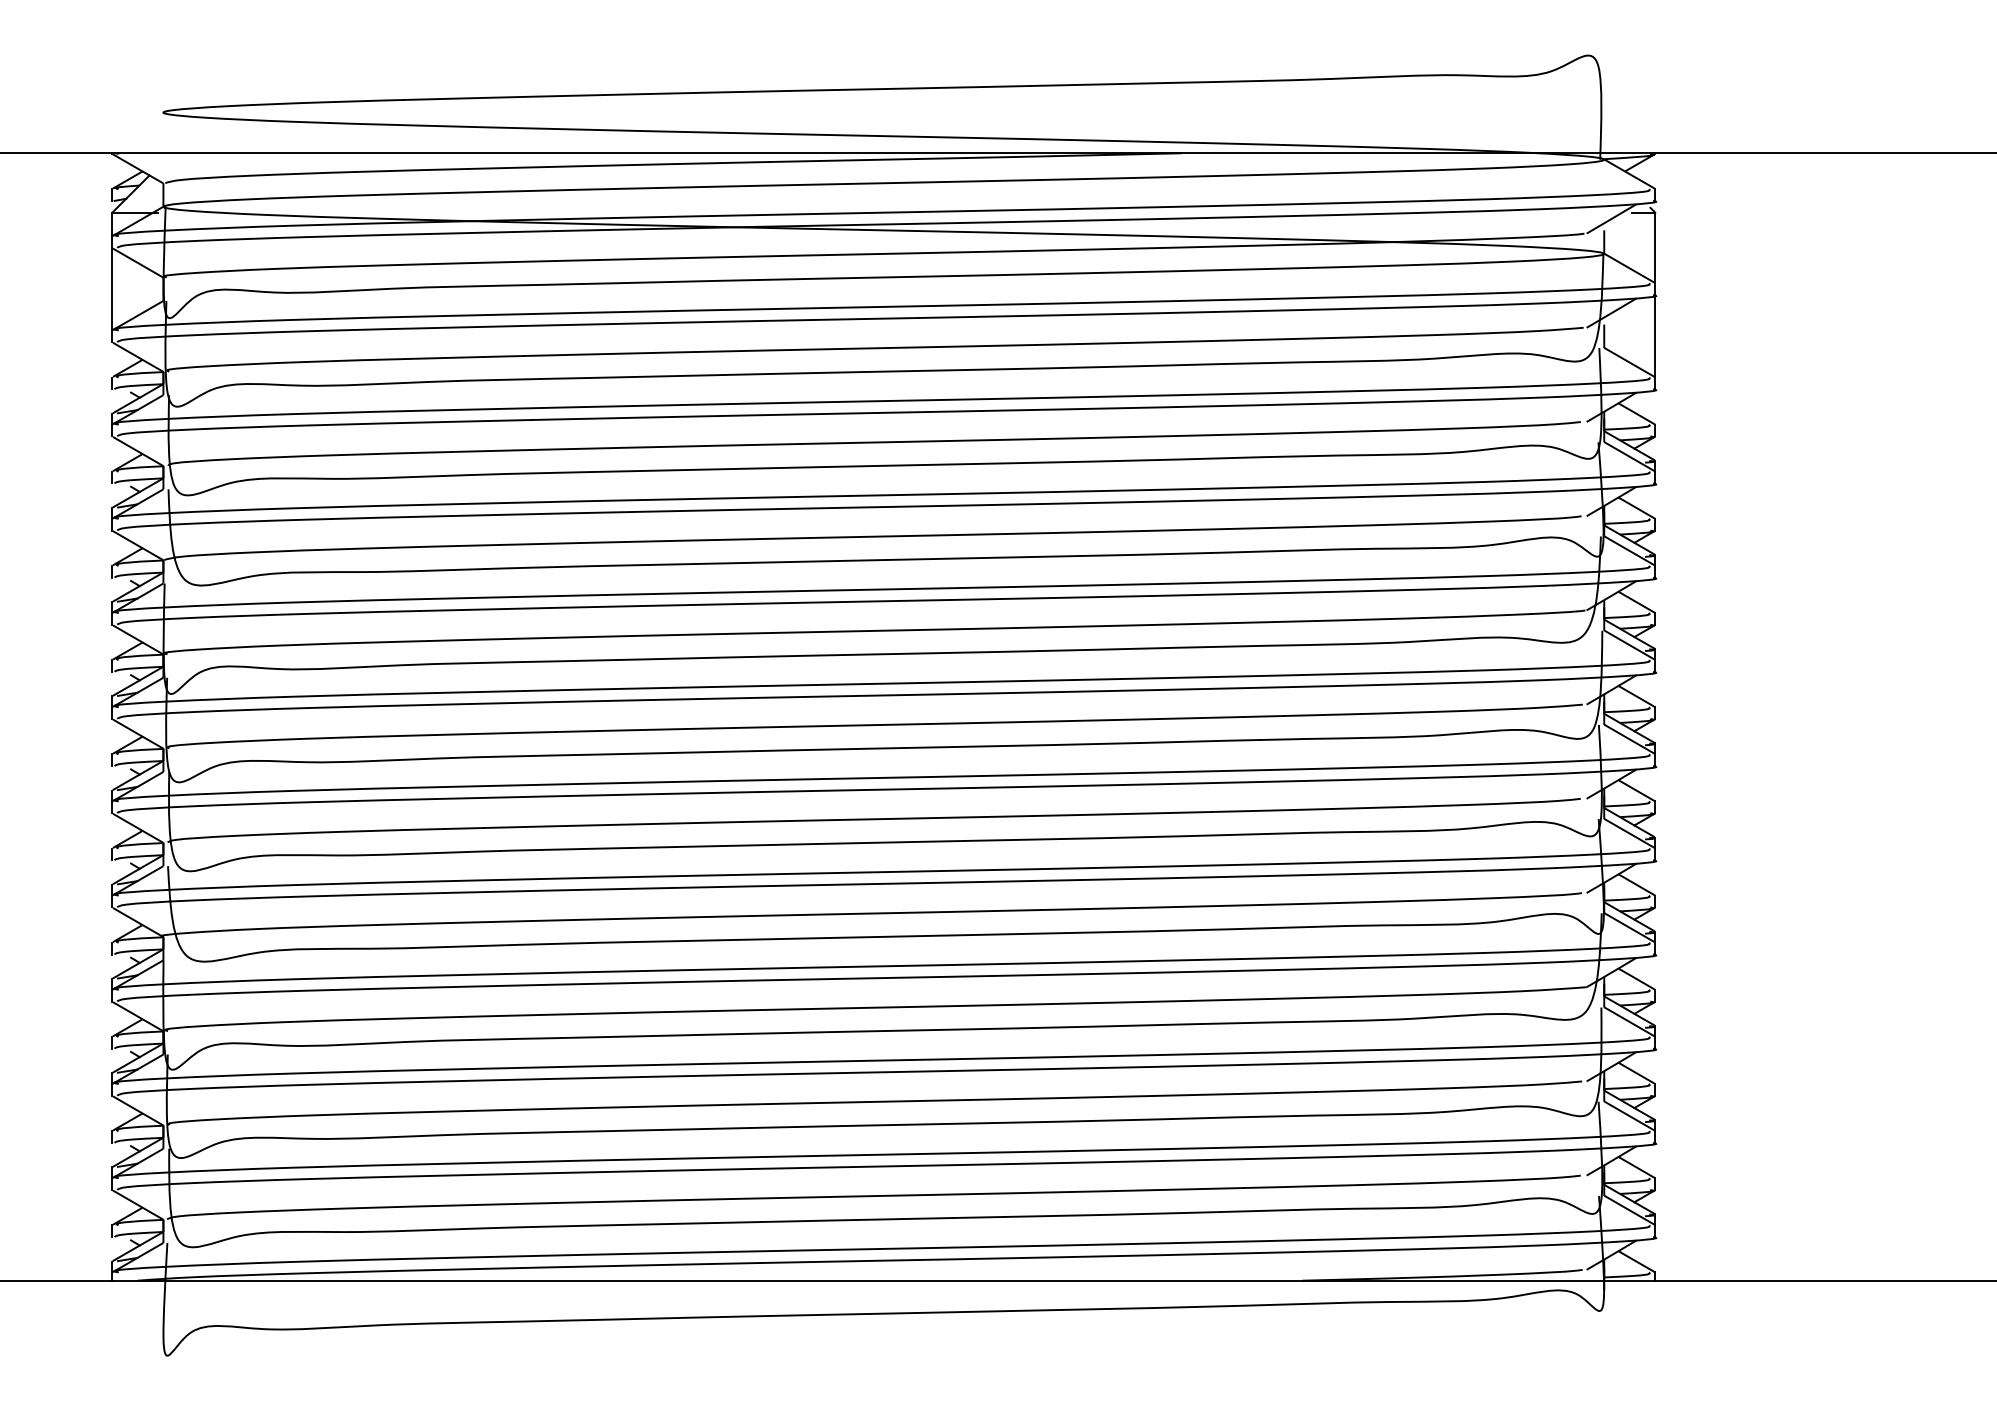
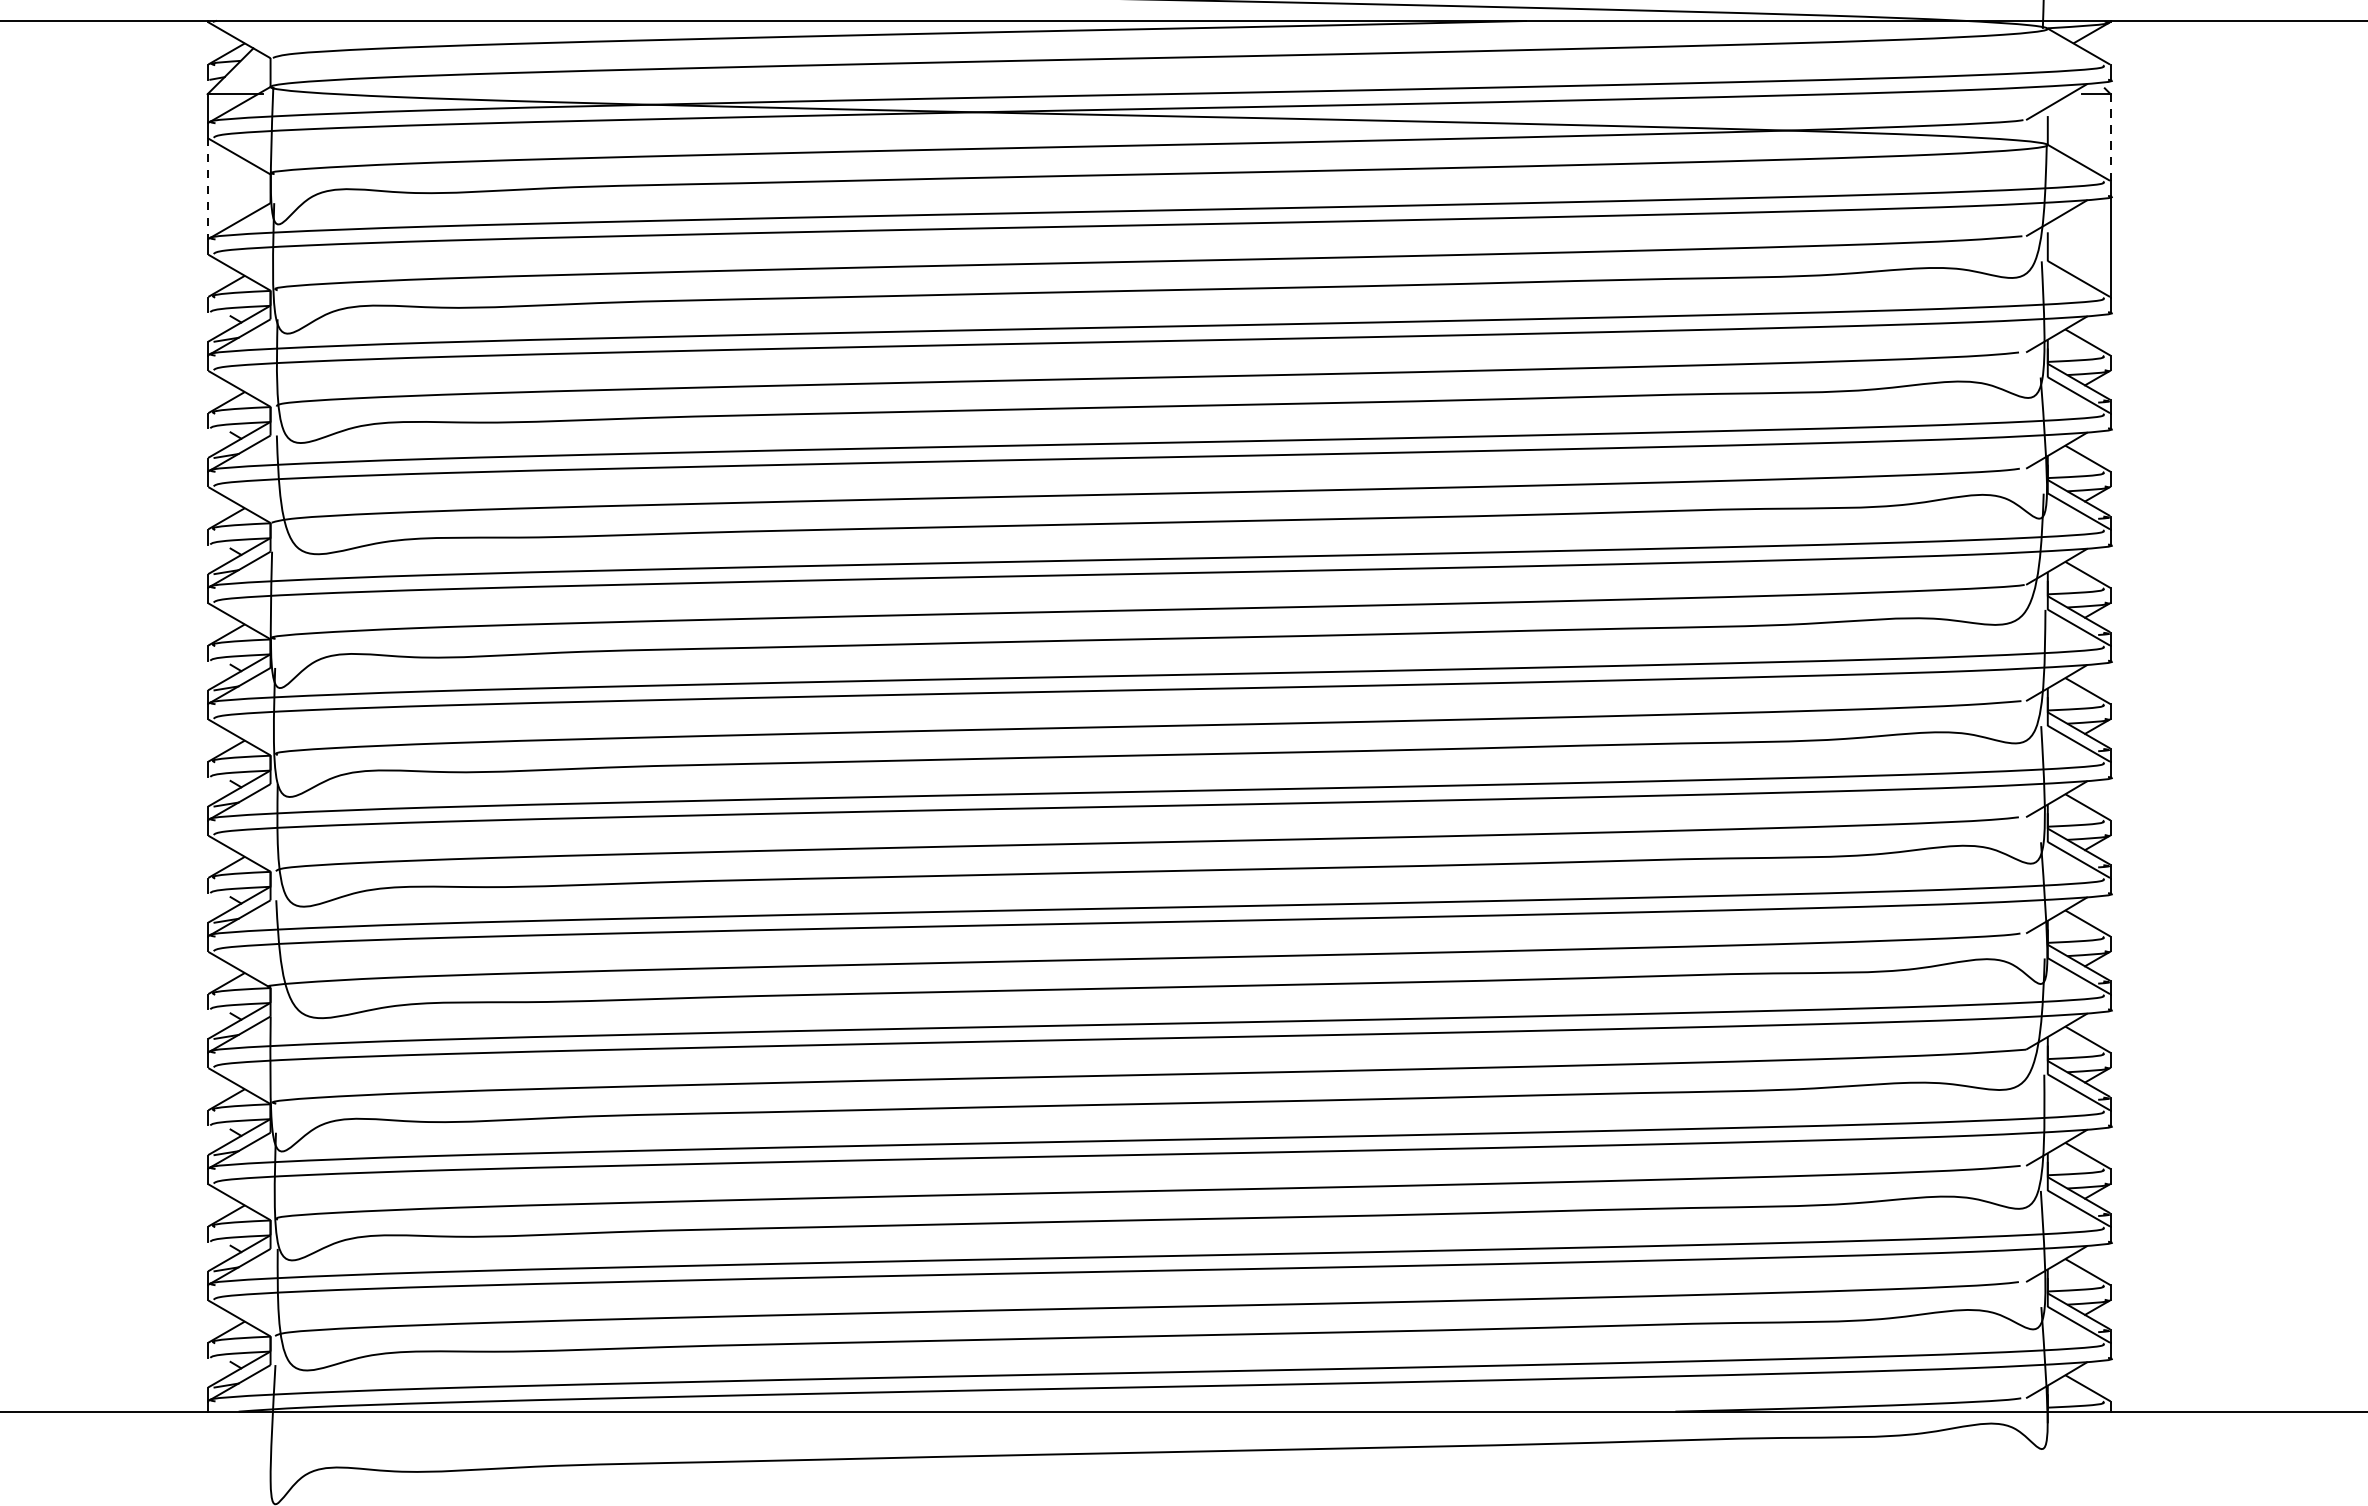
line: (1655, 247) -> (2111, 137), solid -> dashed
line: (112, 289) -> (207, 189), solid -> dashed

